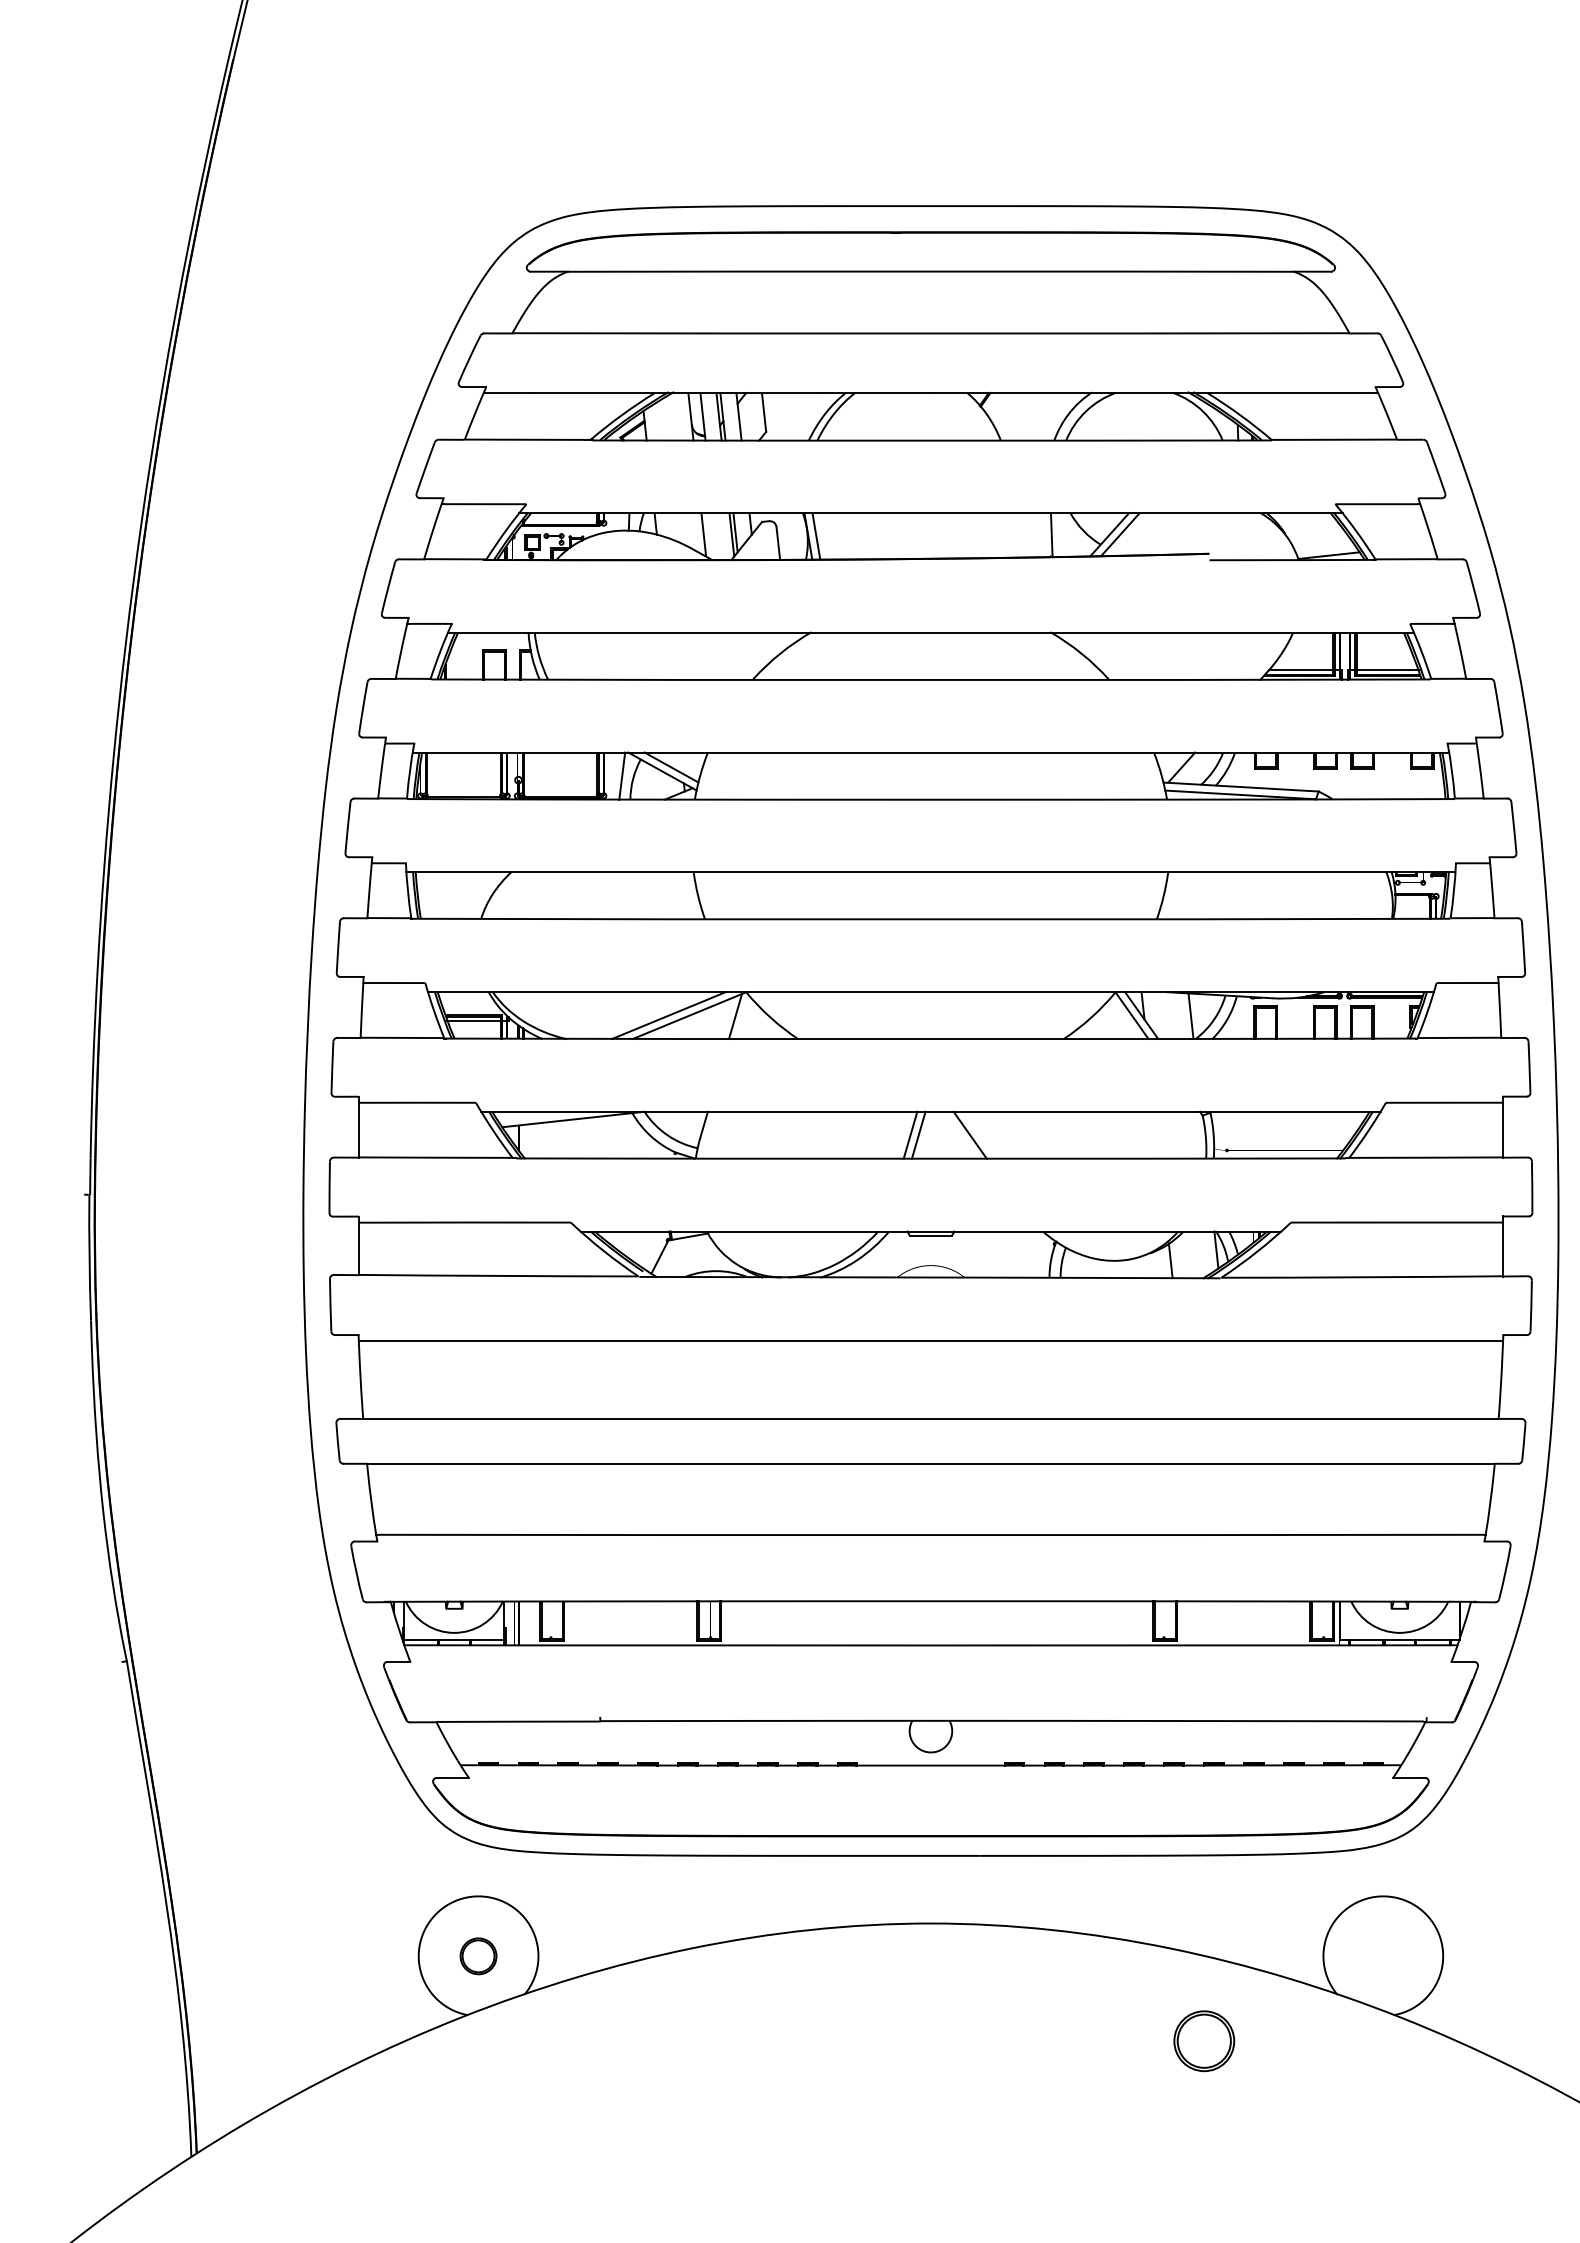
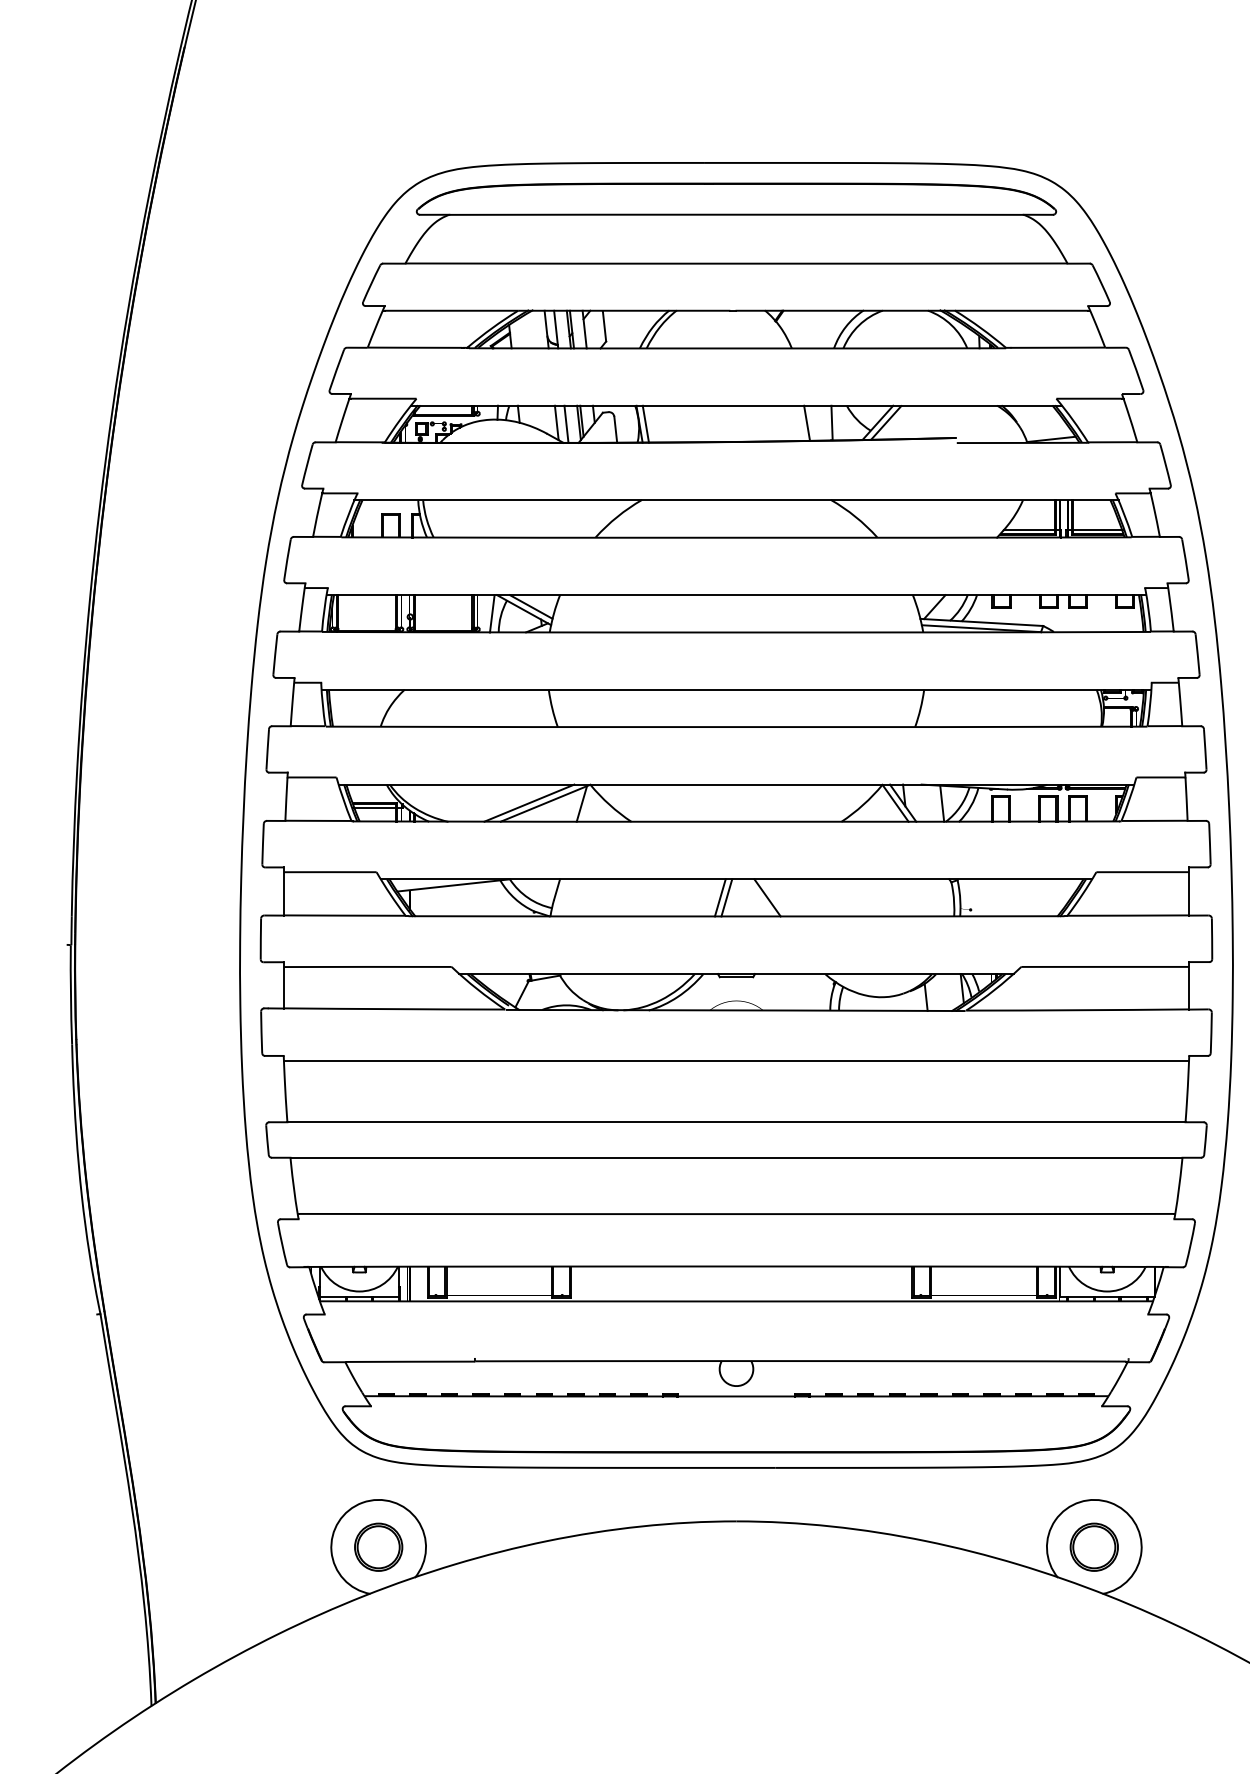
line: (1019, 535) -> (806, 423), added
line: (715, 536) -> (566, 424), added
part: (478, 1956) -> (378, 1547), size x1.67
part: (1204, 2041) -> (1094, 1547), moved

